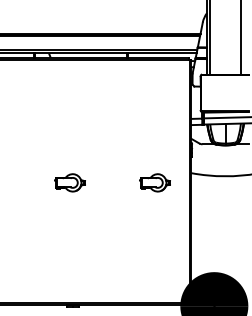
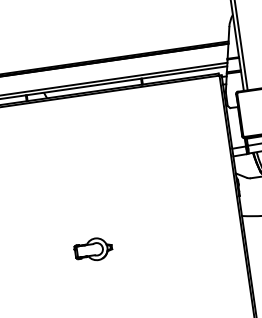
part: (154, 182) -> (198, 234), removed

